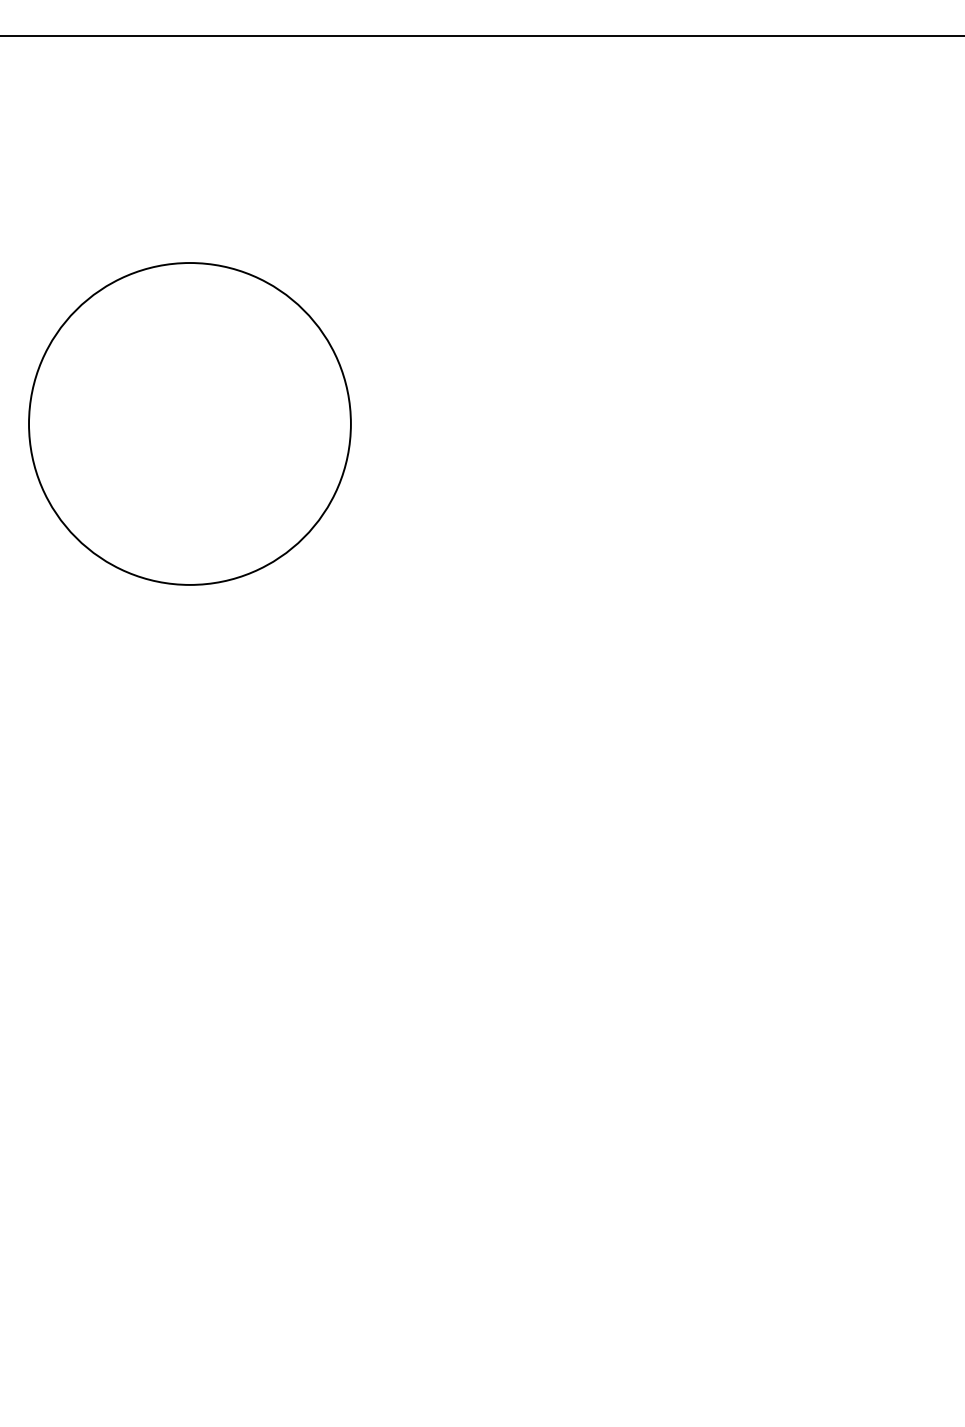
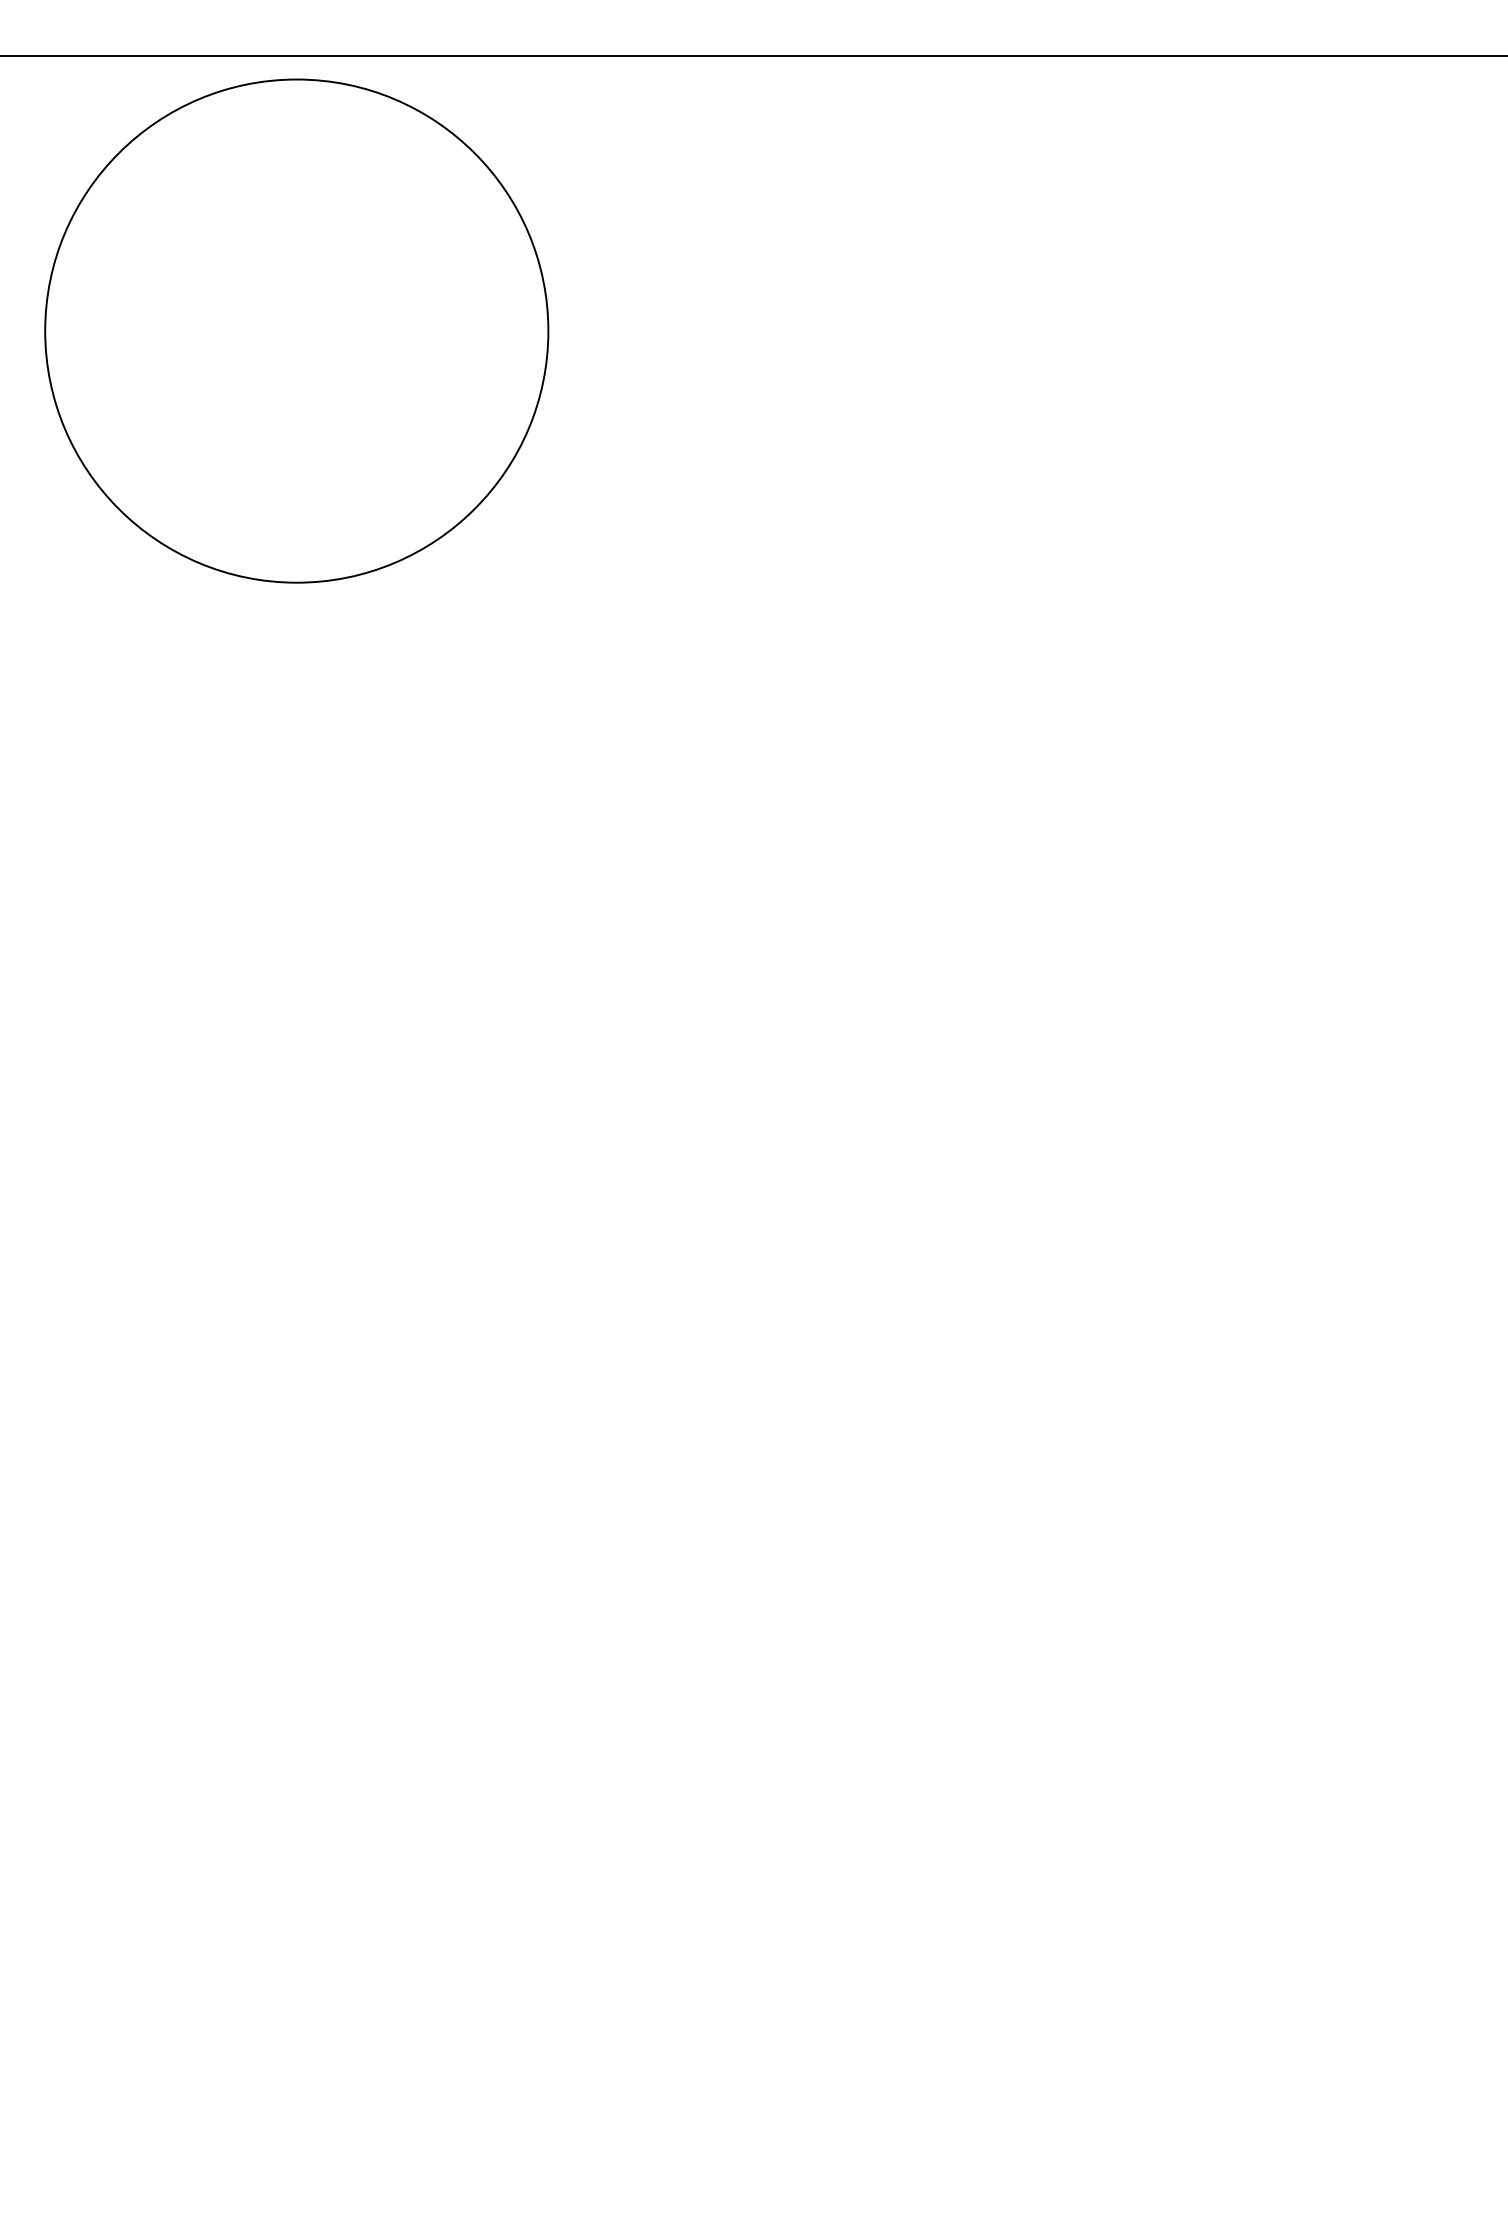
circle: (189, 423) -> (296, 330), moved

